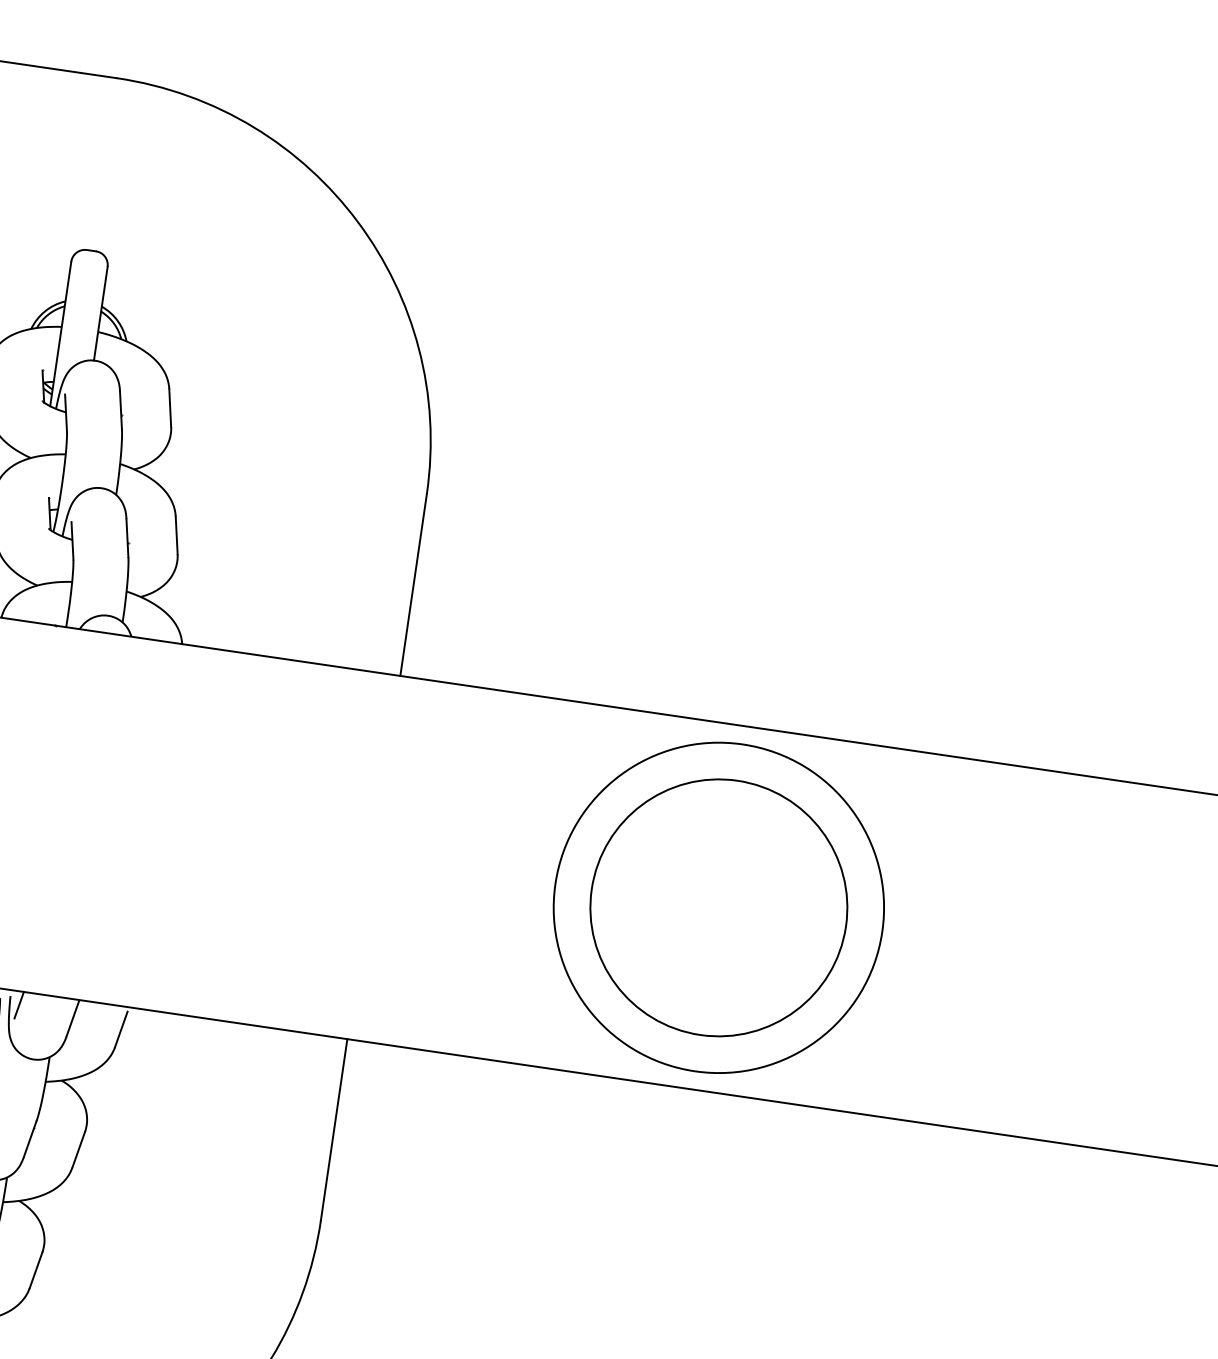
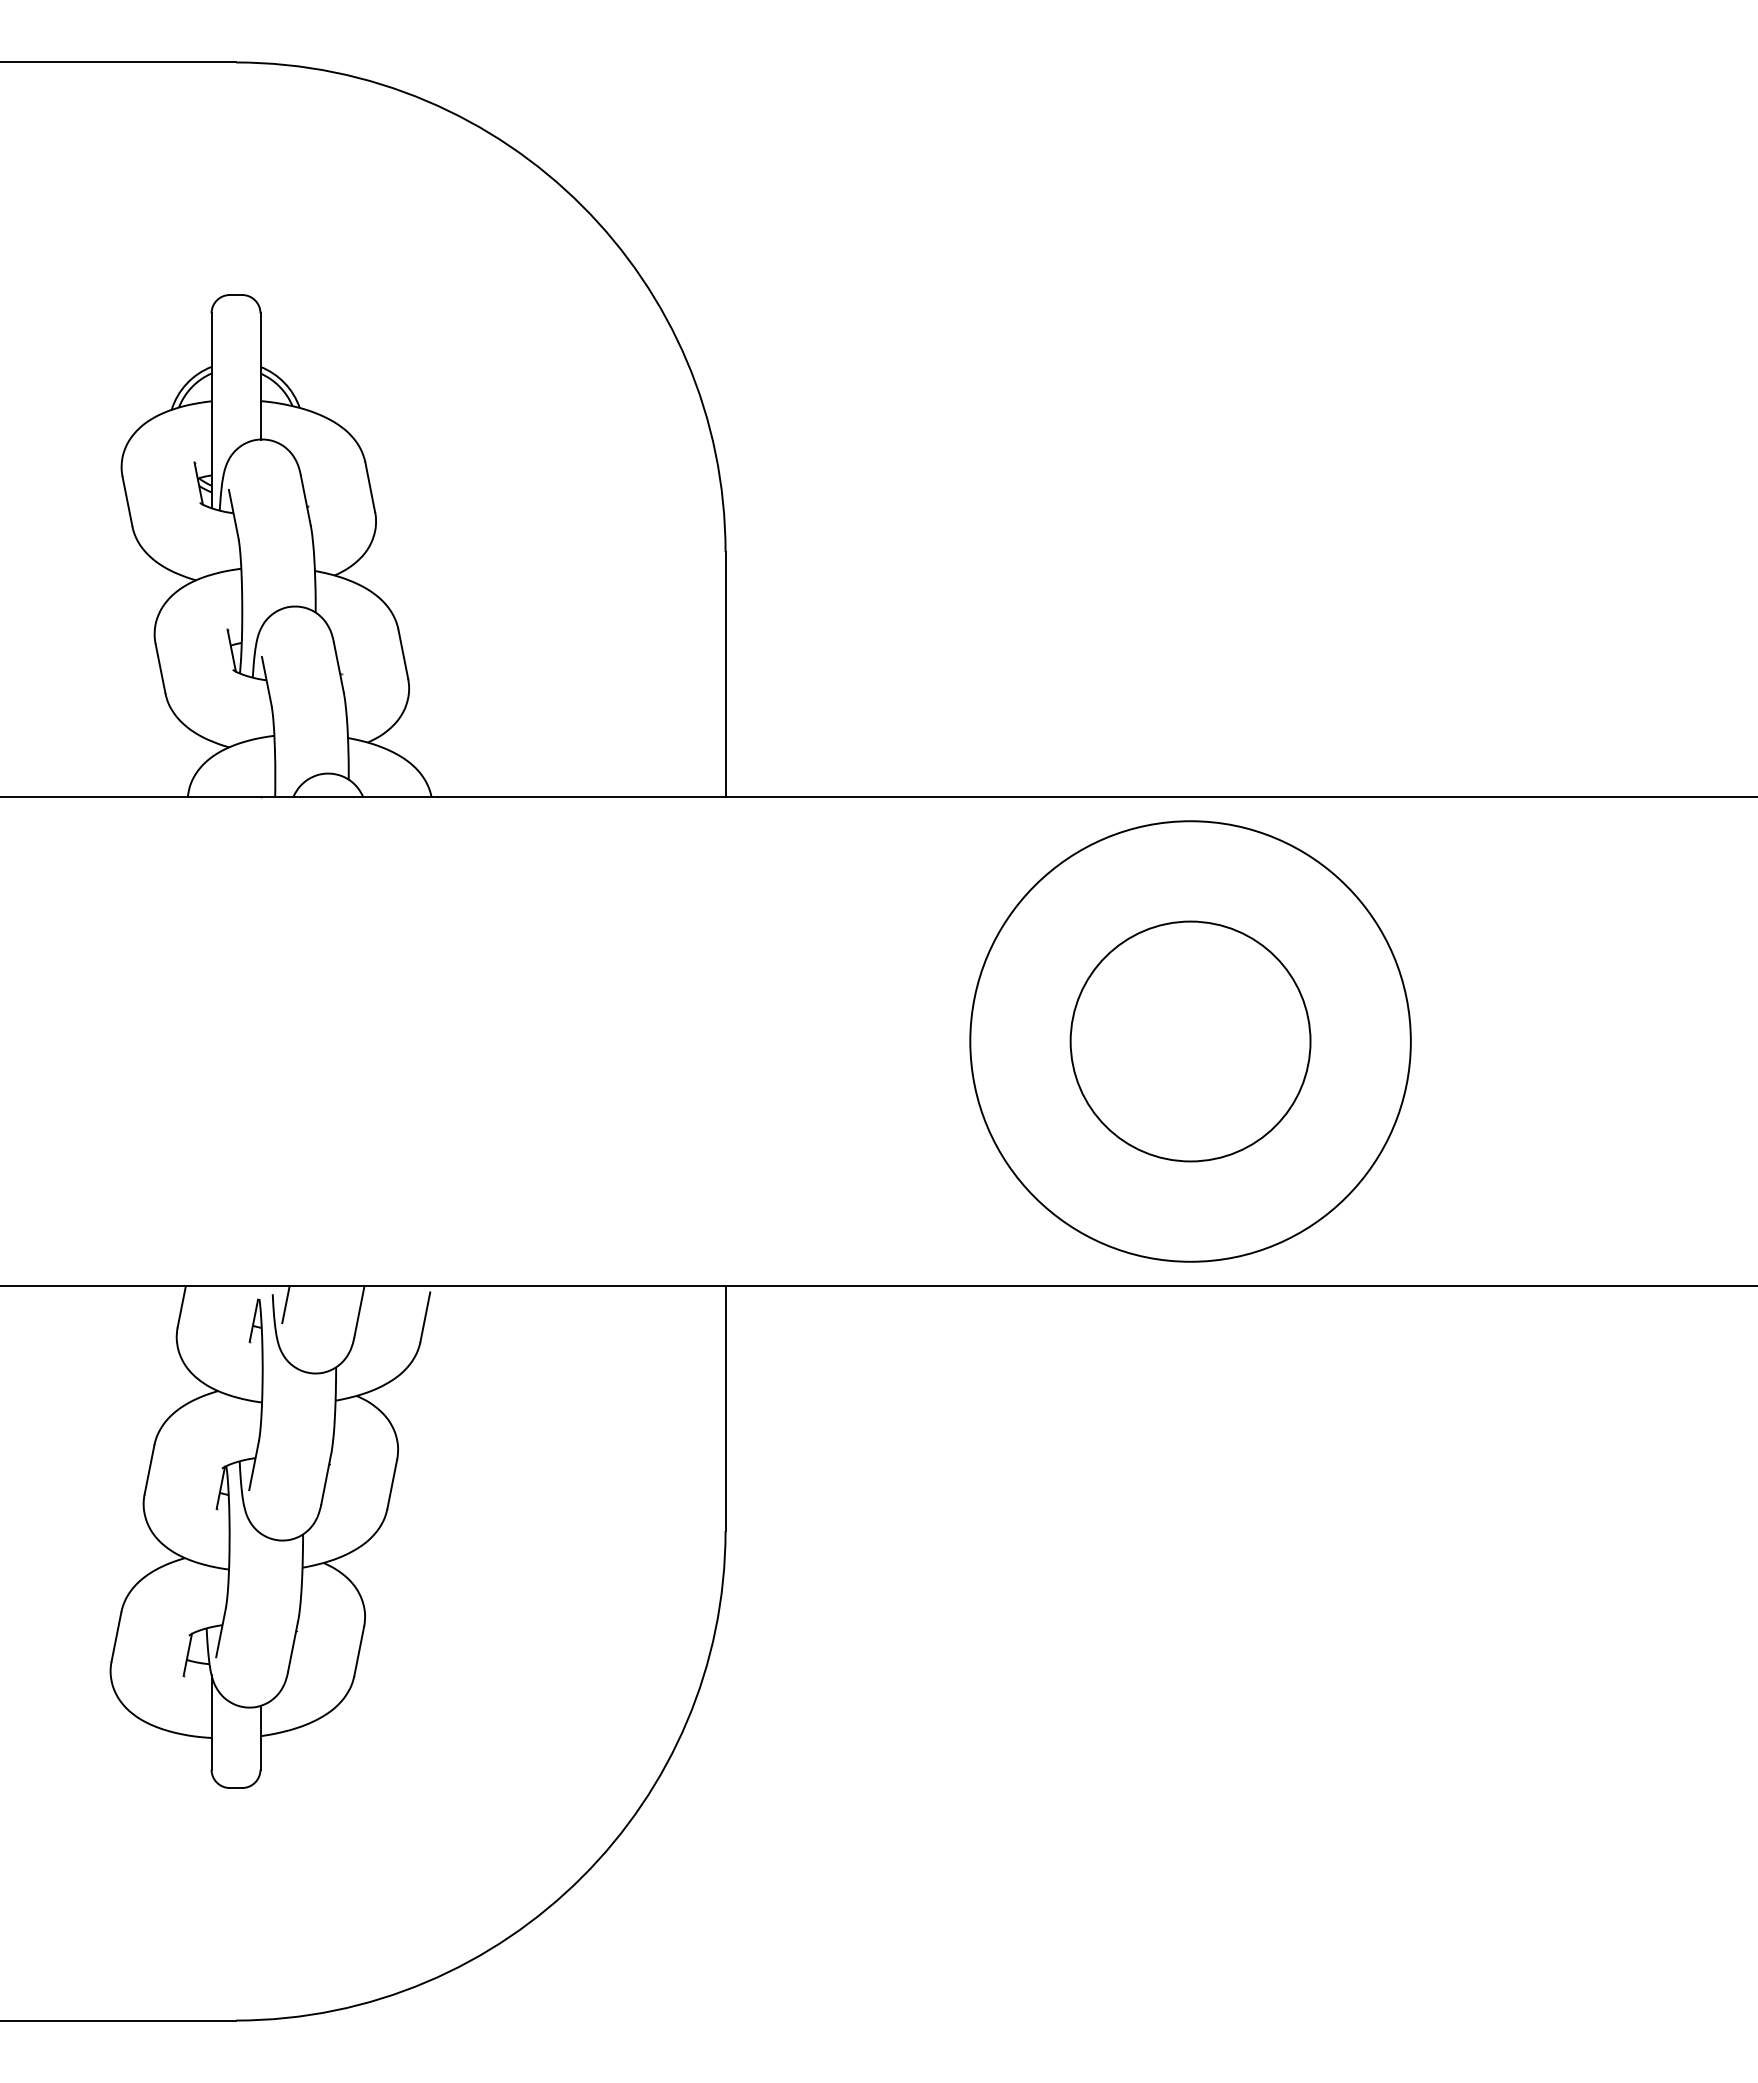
circle: (718, 907) -> (1190, 1041), size x0.7

